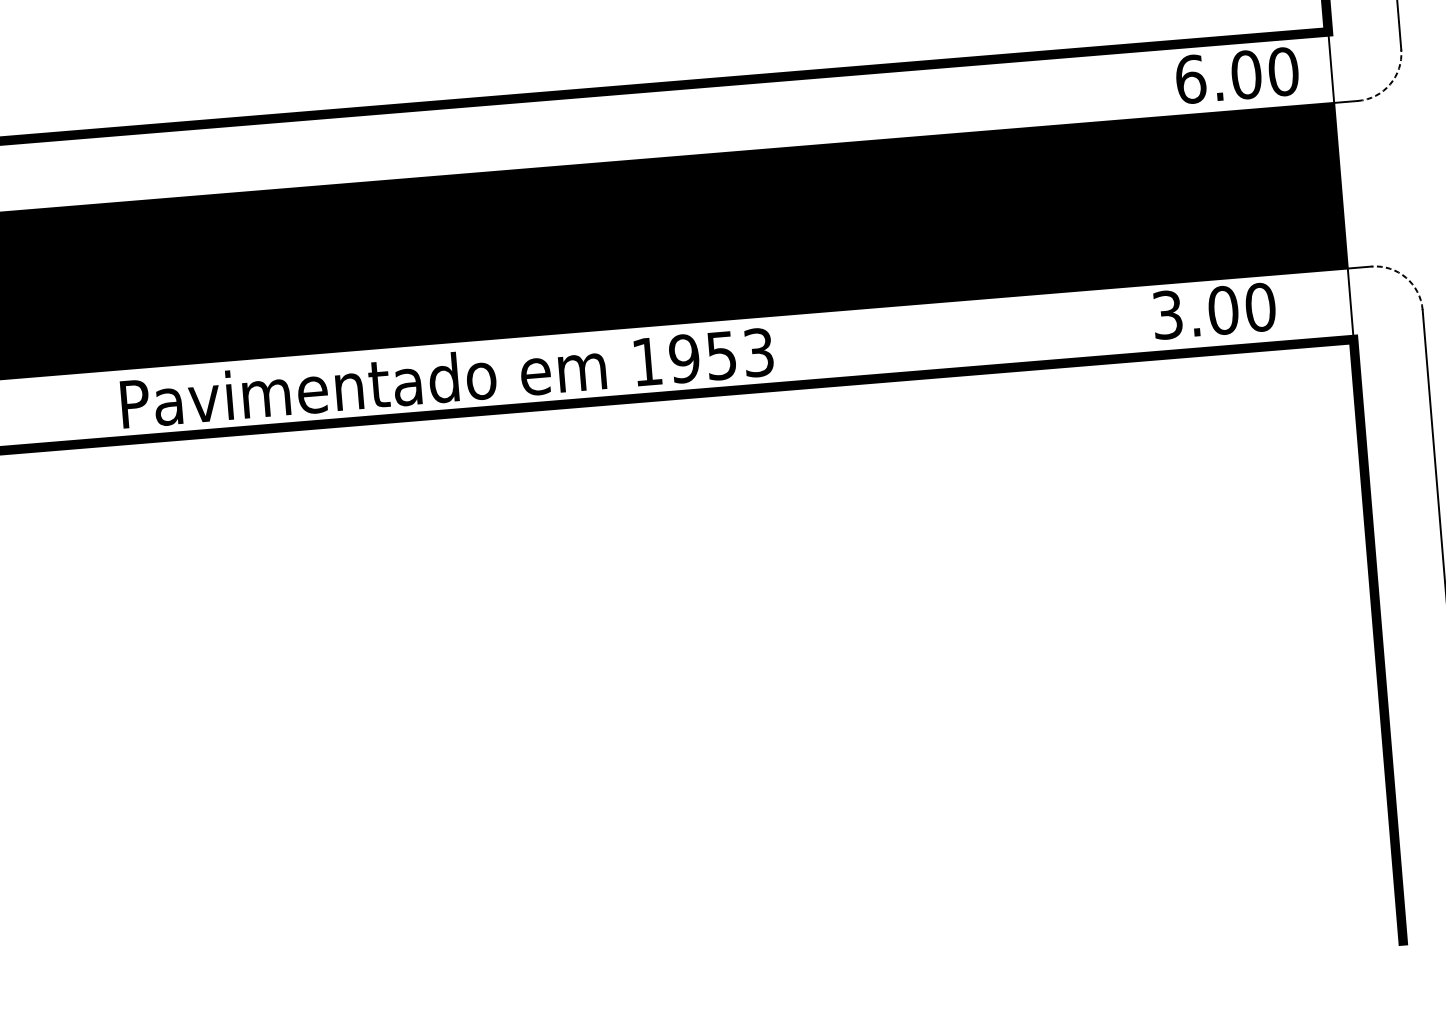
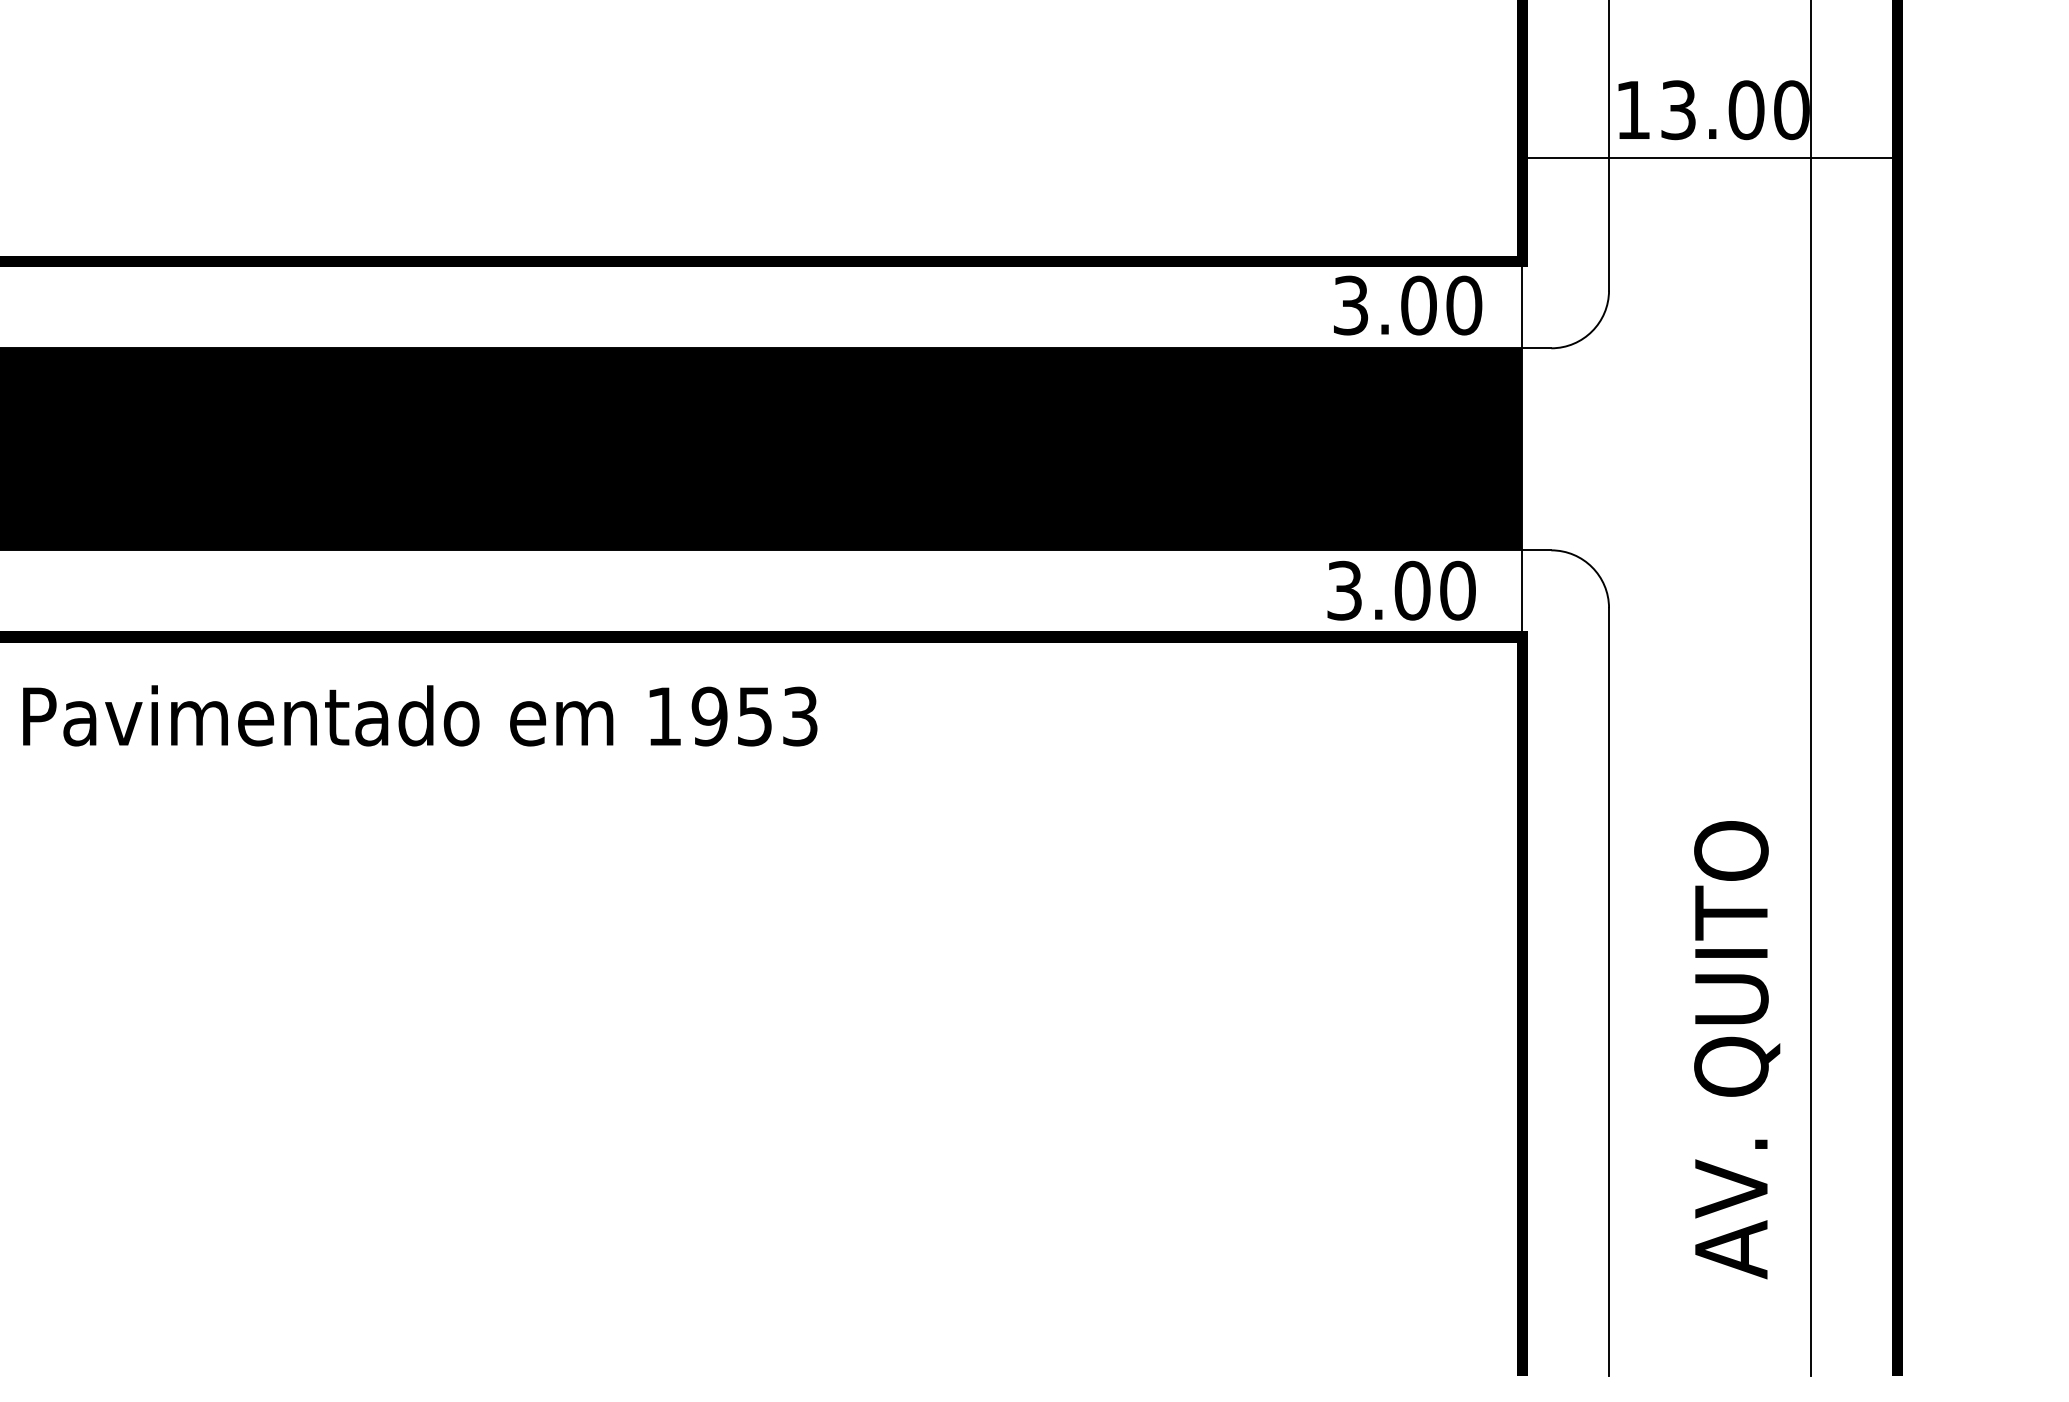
text: (1191, 79) -> (1351, 305), 6.00 -> 3.00
arc: (1390, 84) -> (1592, 331), dashed -> solid
arc: (1406, 277) -> (1592, 567), dashed -> solid
text: (1214, 311) -> (1401, 590), moved
text: (447, 377) -> (420, 715), moved

